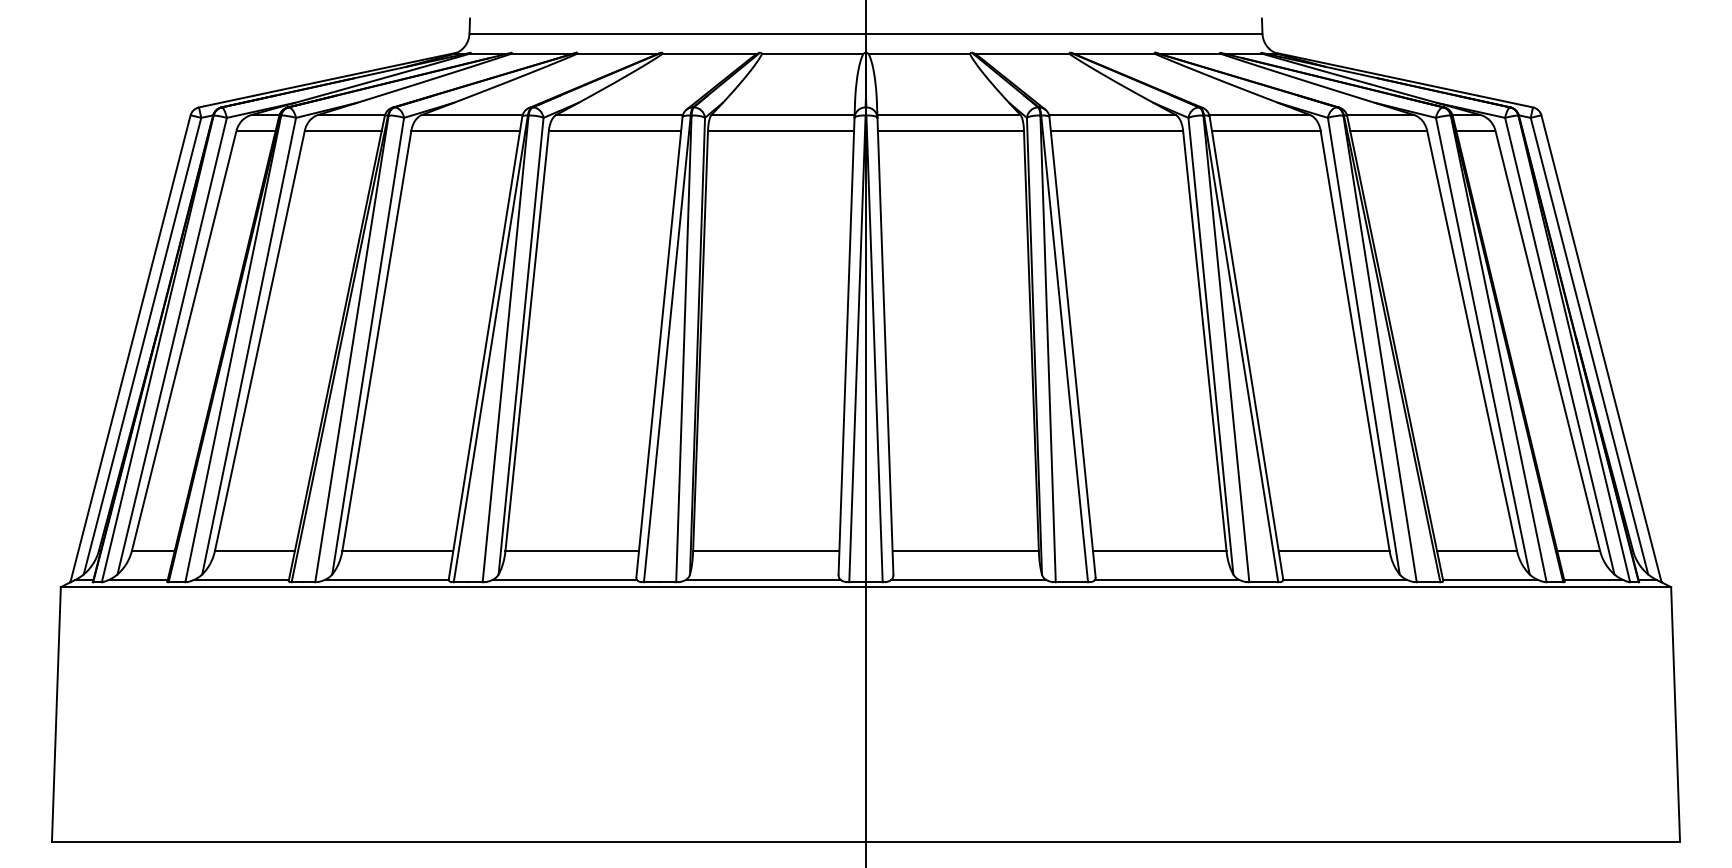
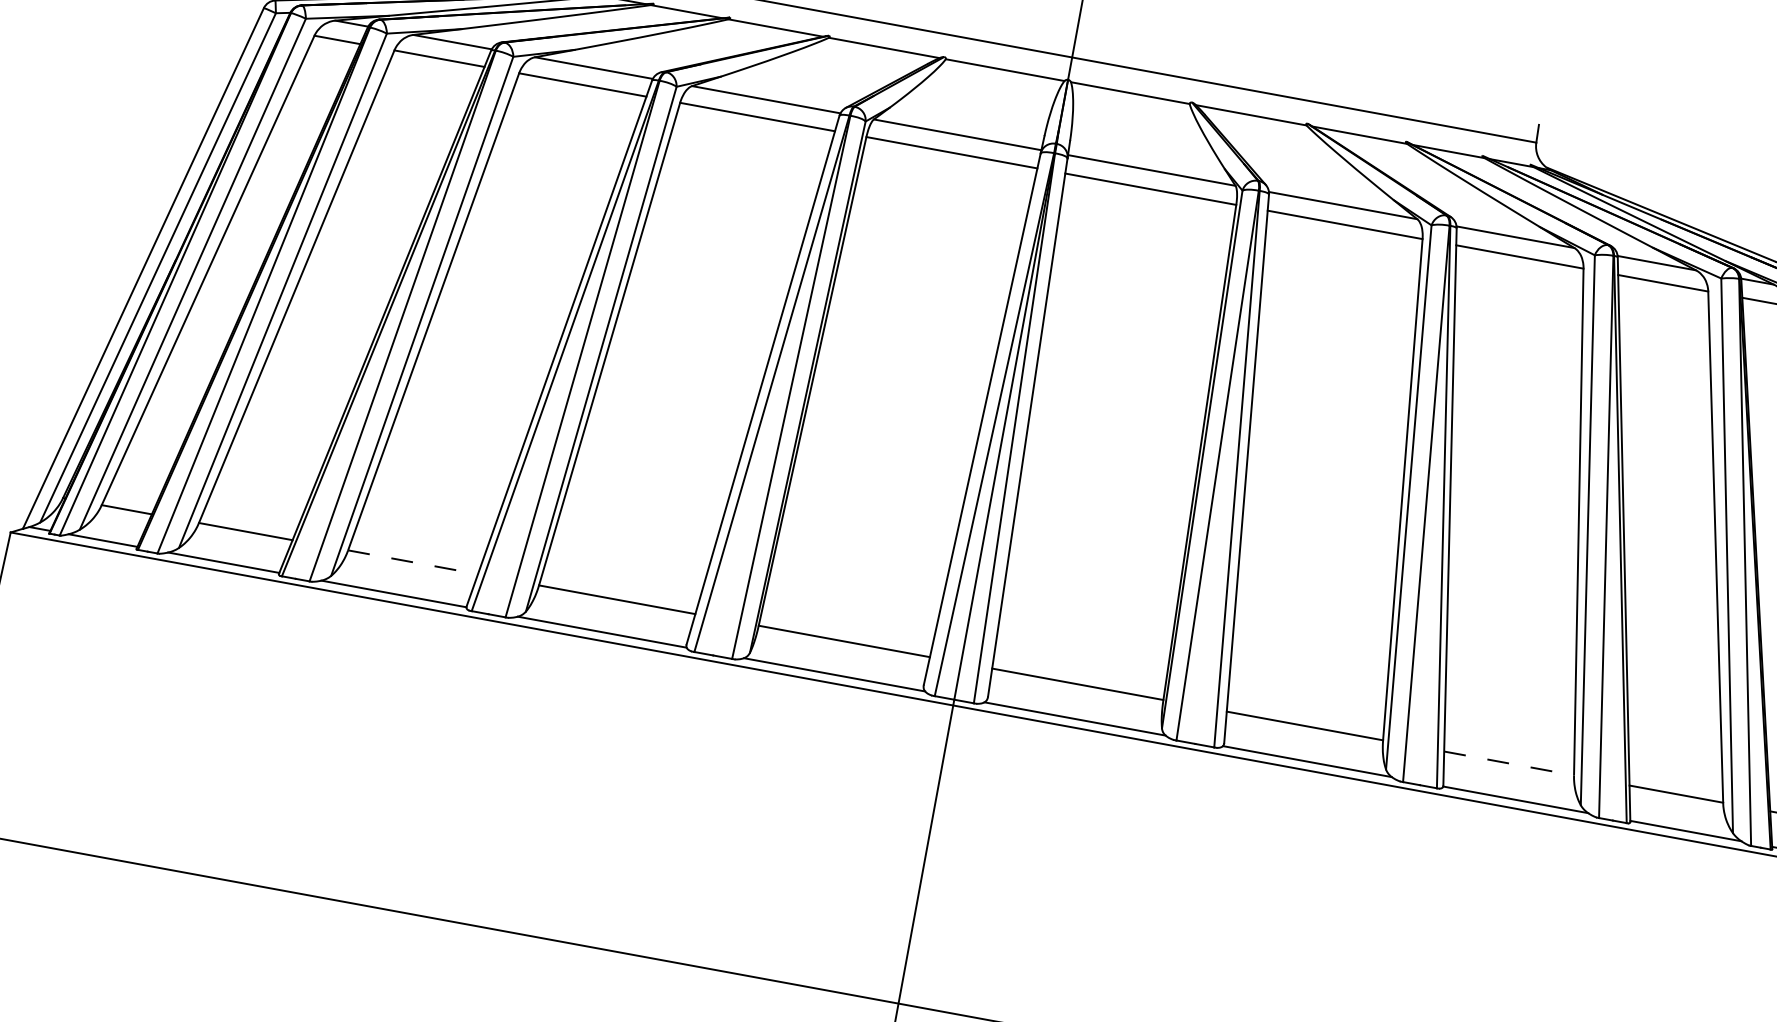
line: (398, 550) -> (413, 562), solid -> dashed
line: (1334, 550) -> (1509, 763), solid -> dashed

